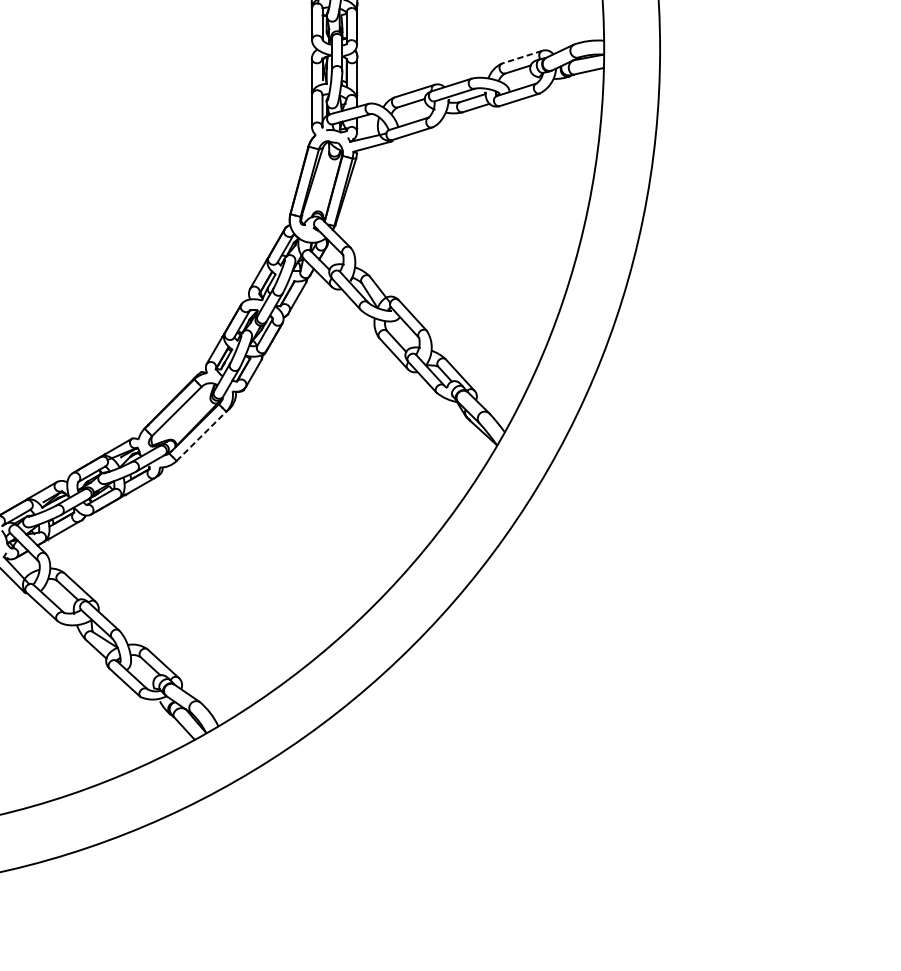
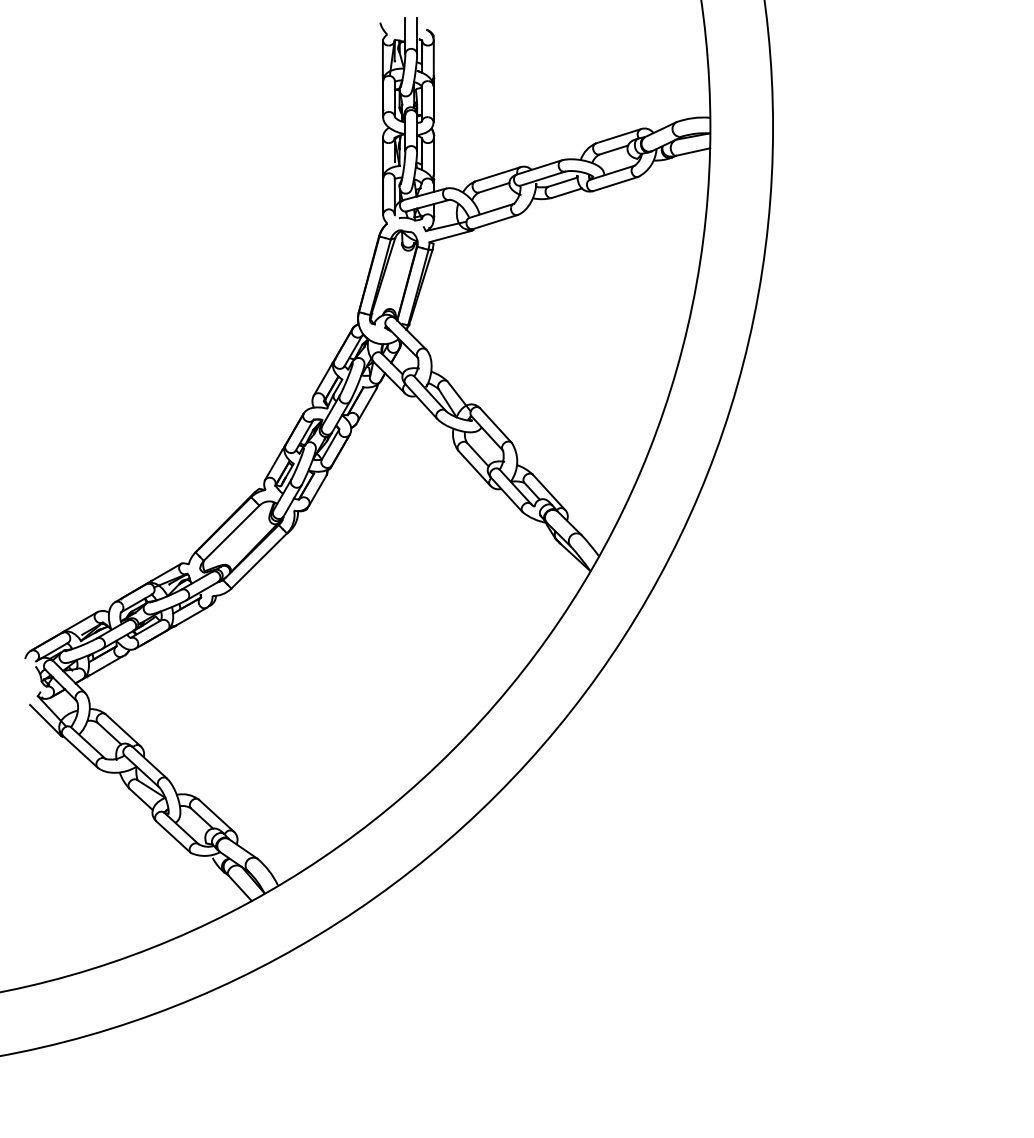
line: (522, 57) -> (618, 136), dashed -> solid
line: (201, 435) -> (259, 560), dashed -> solid

